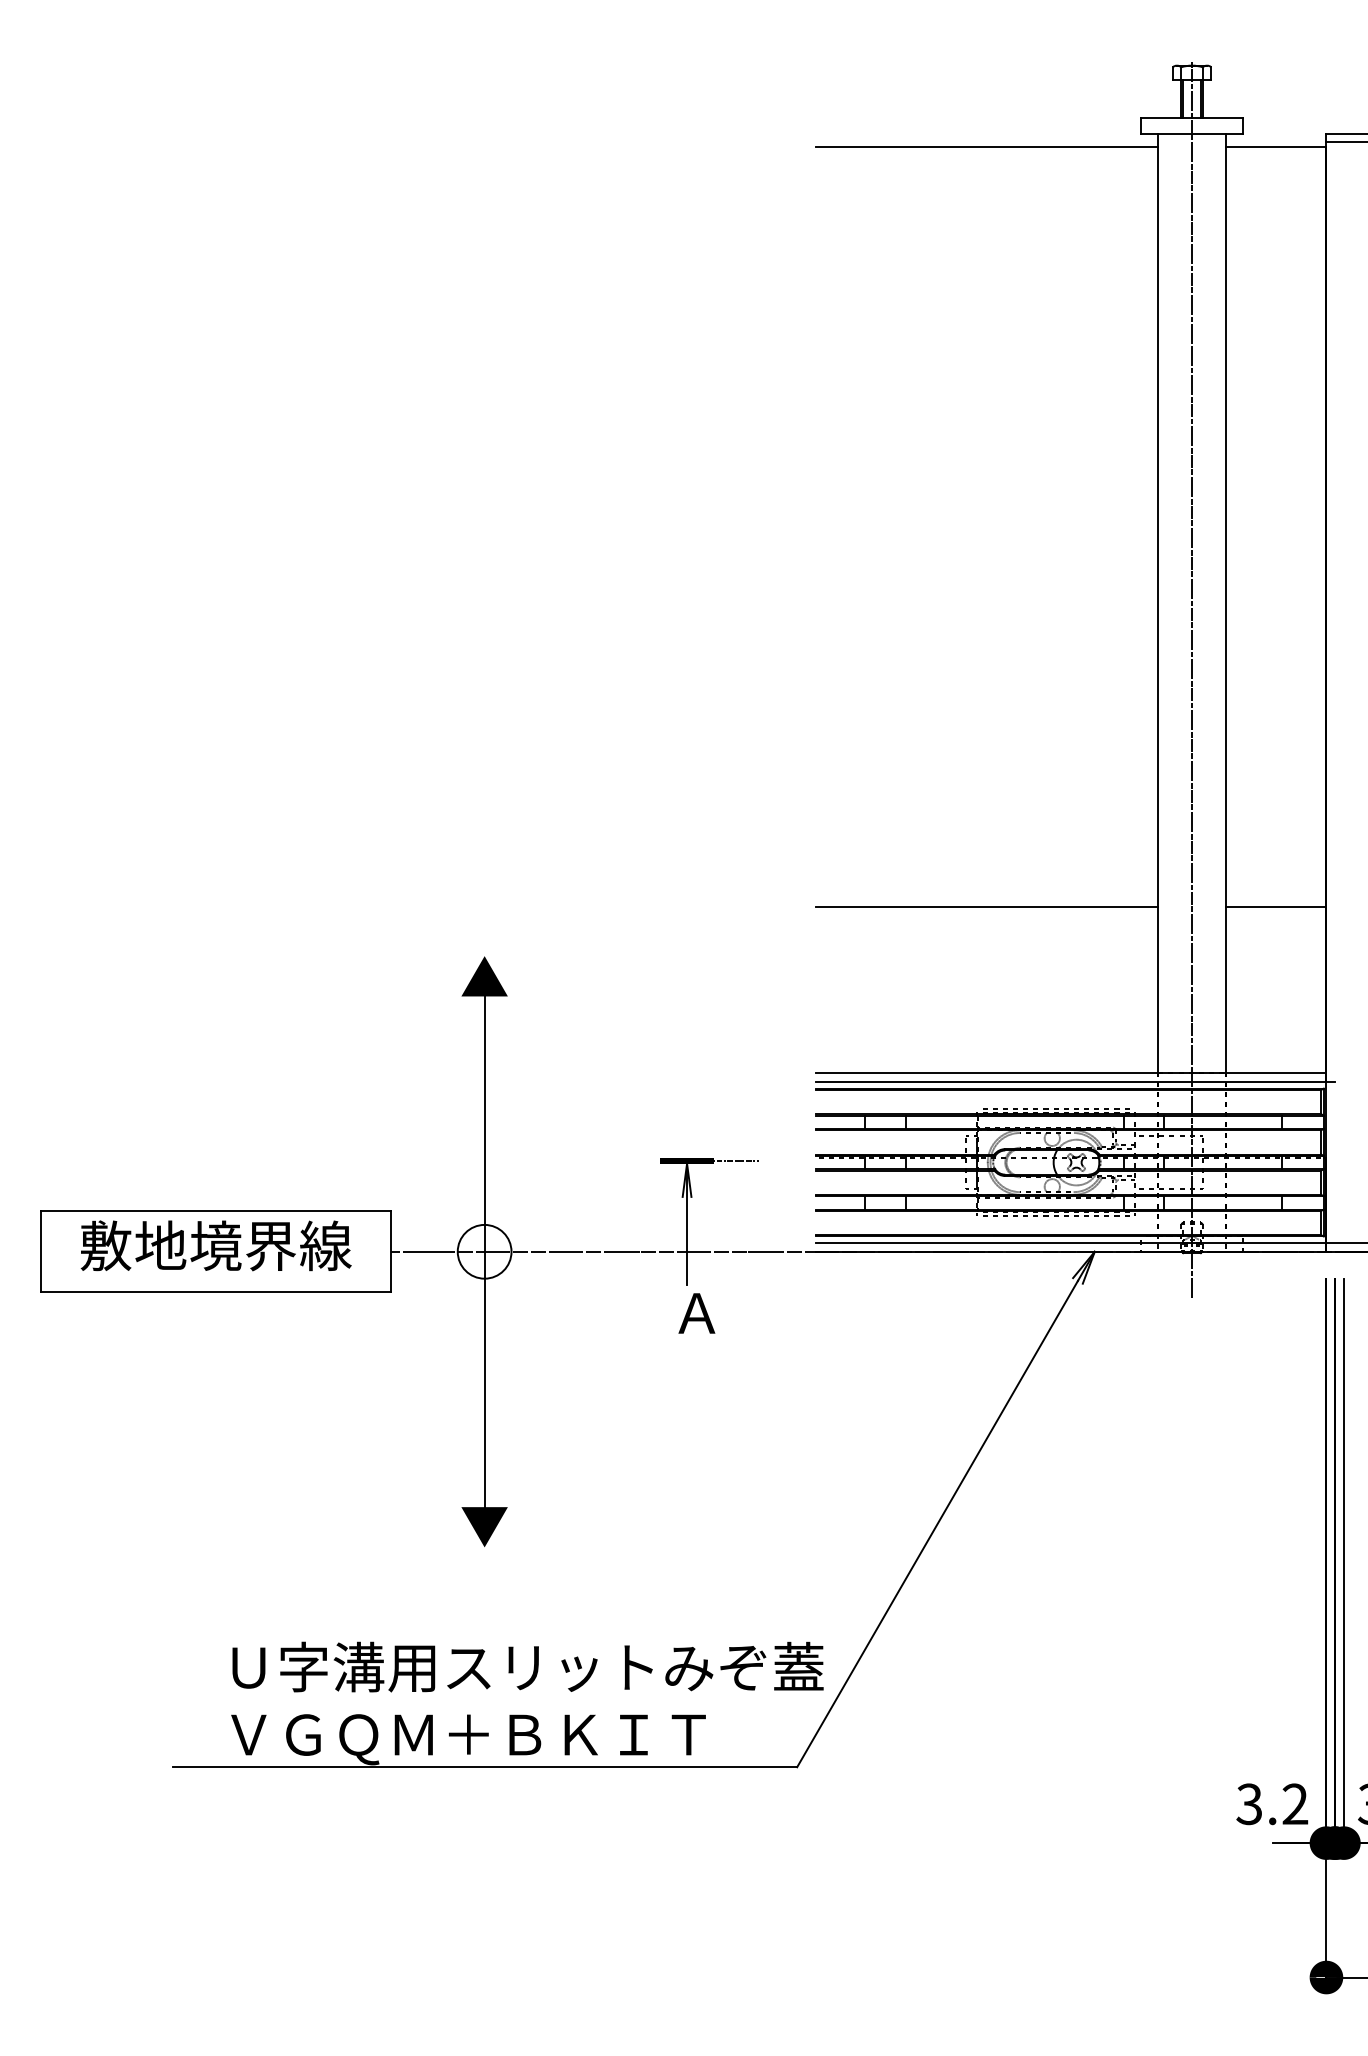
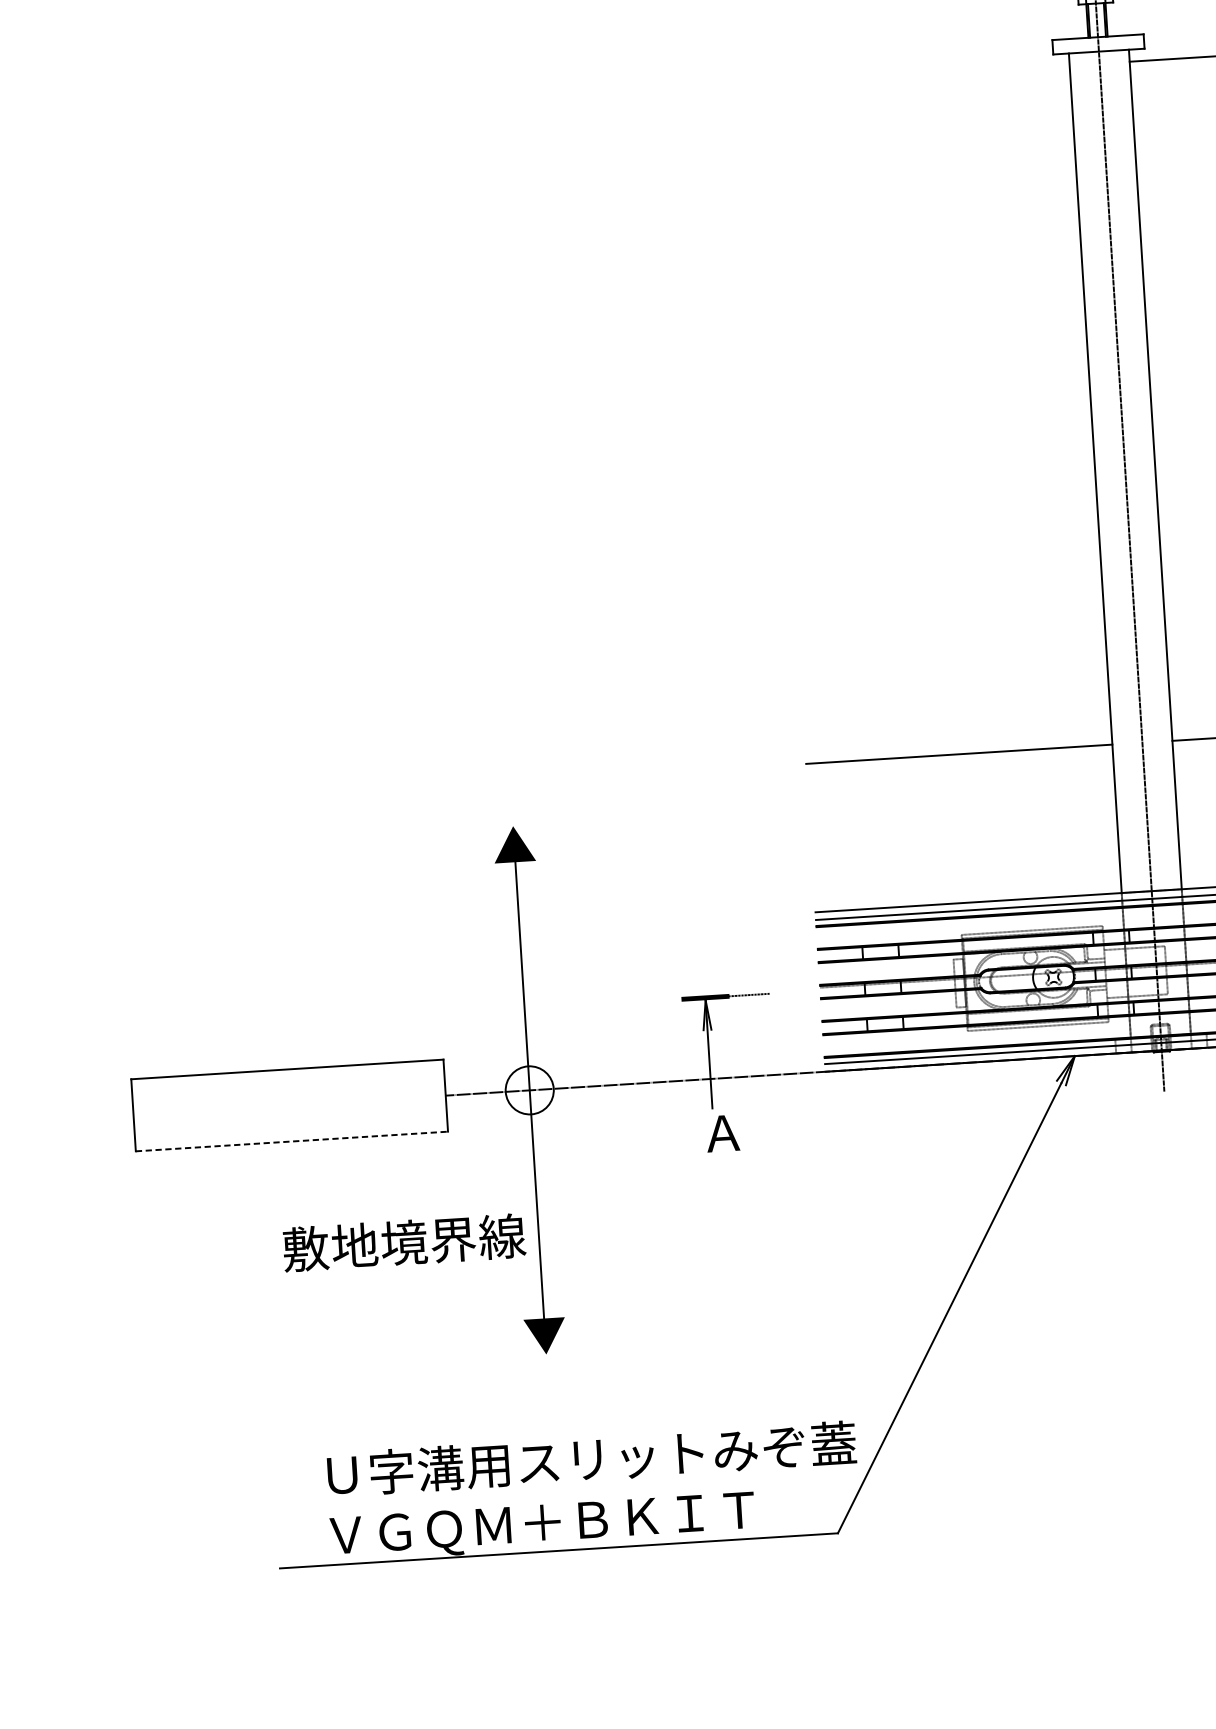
line: (986, 147) -> (916, 75), removed
text: (215, 1245) -> (403, 1242), moved
line: (215, 1292) -> (291, 1141), solid -> dashed

